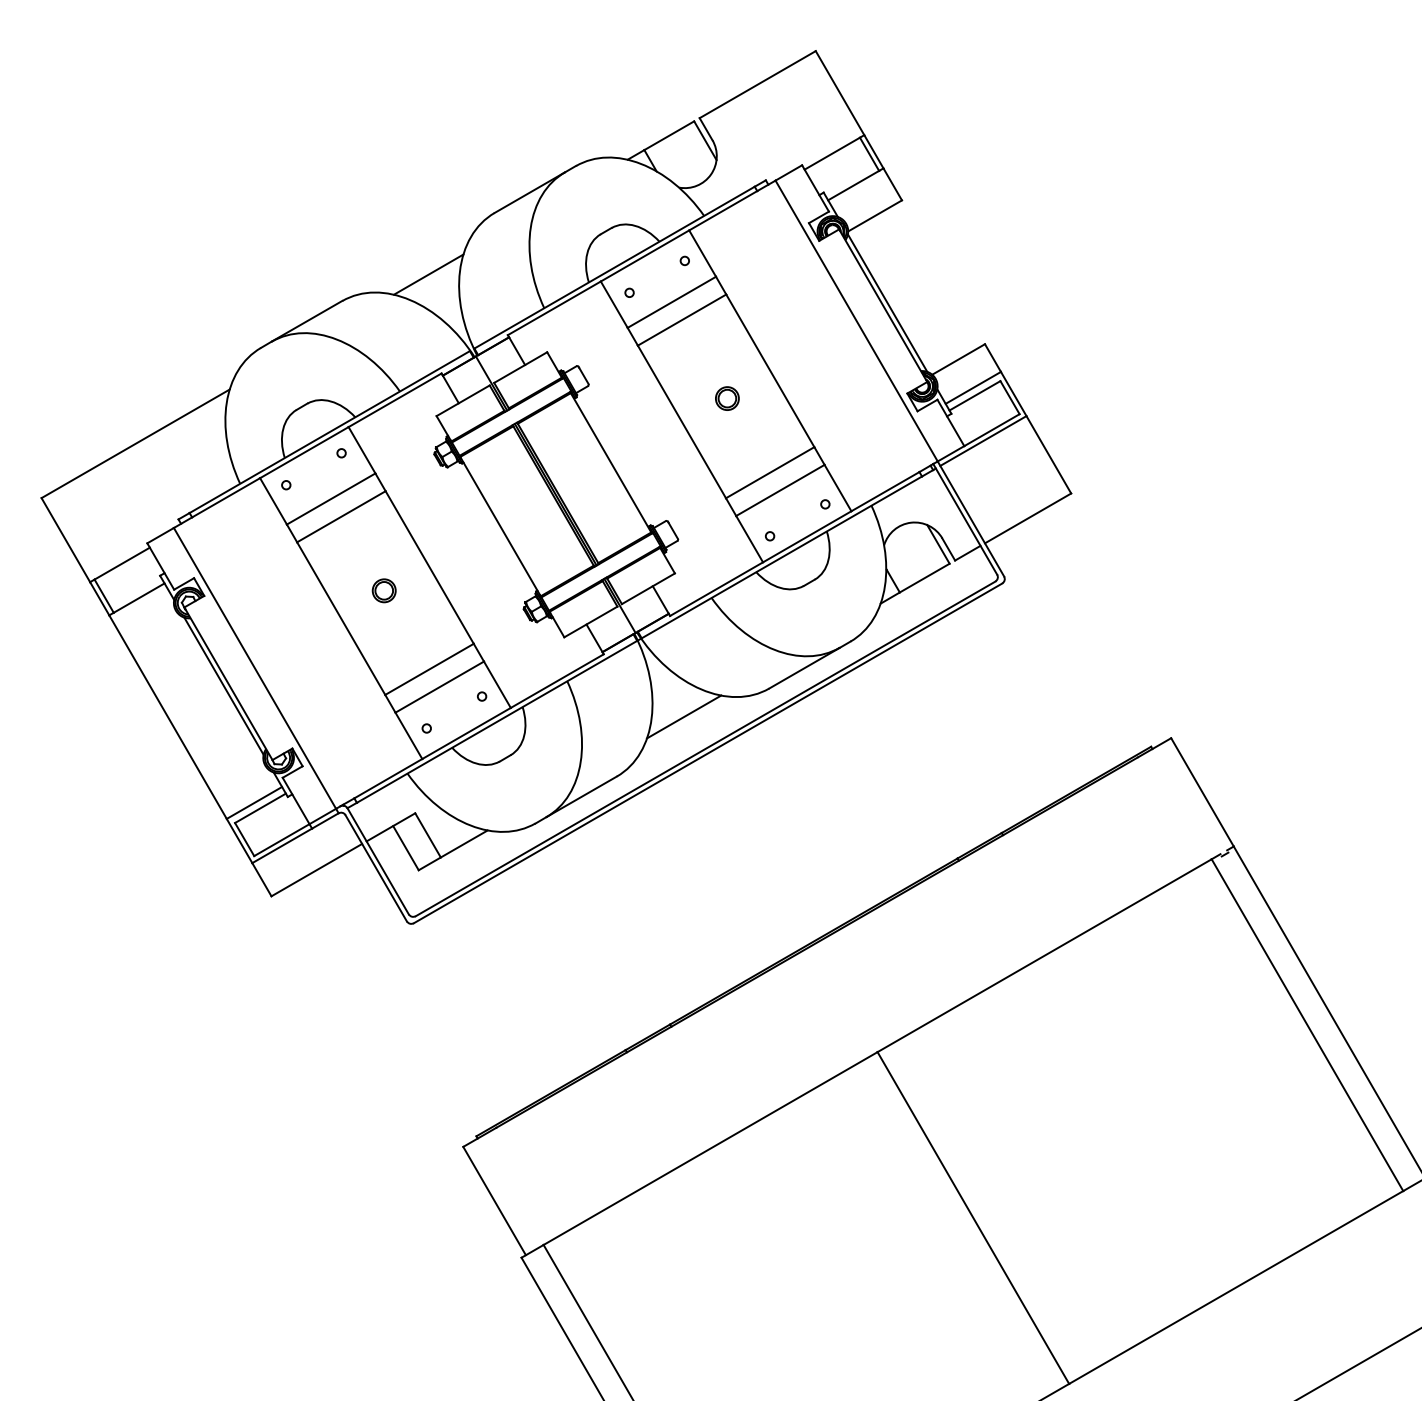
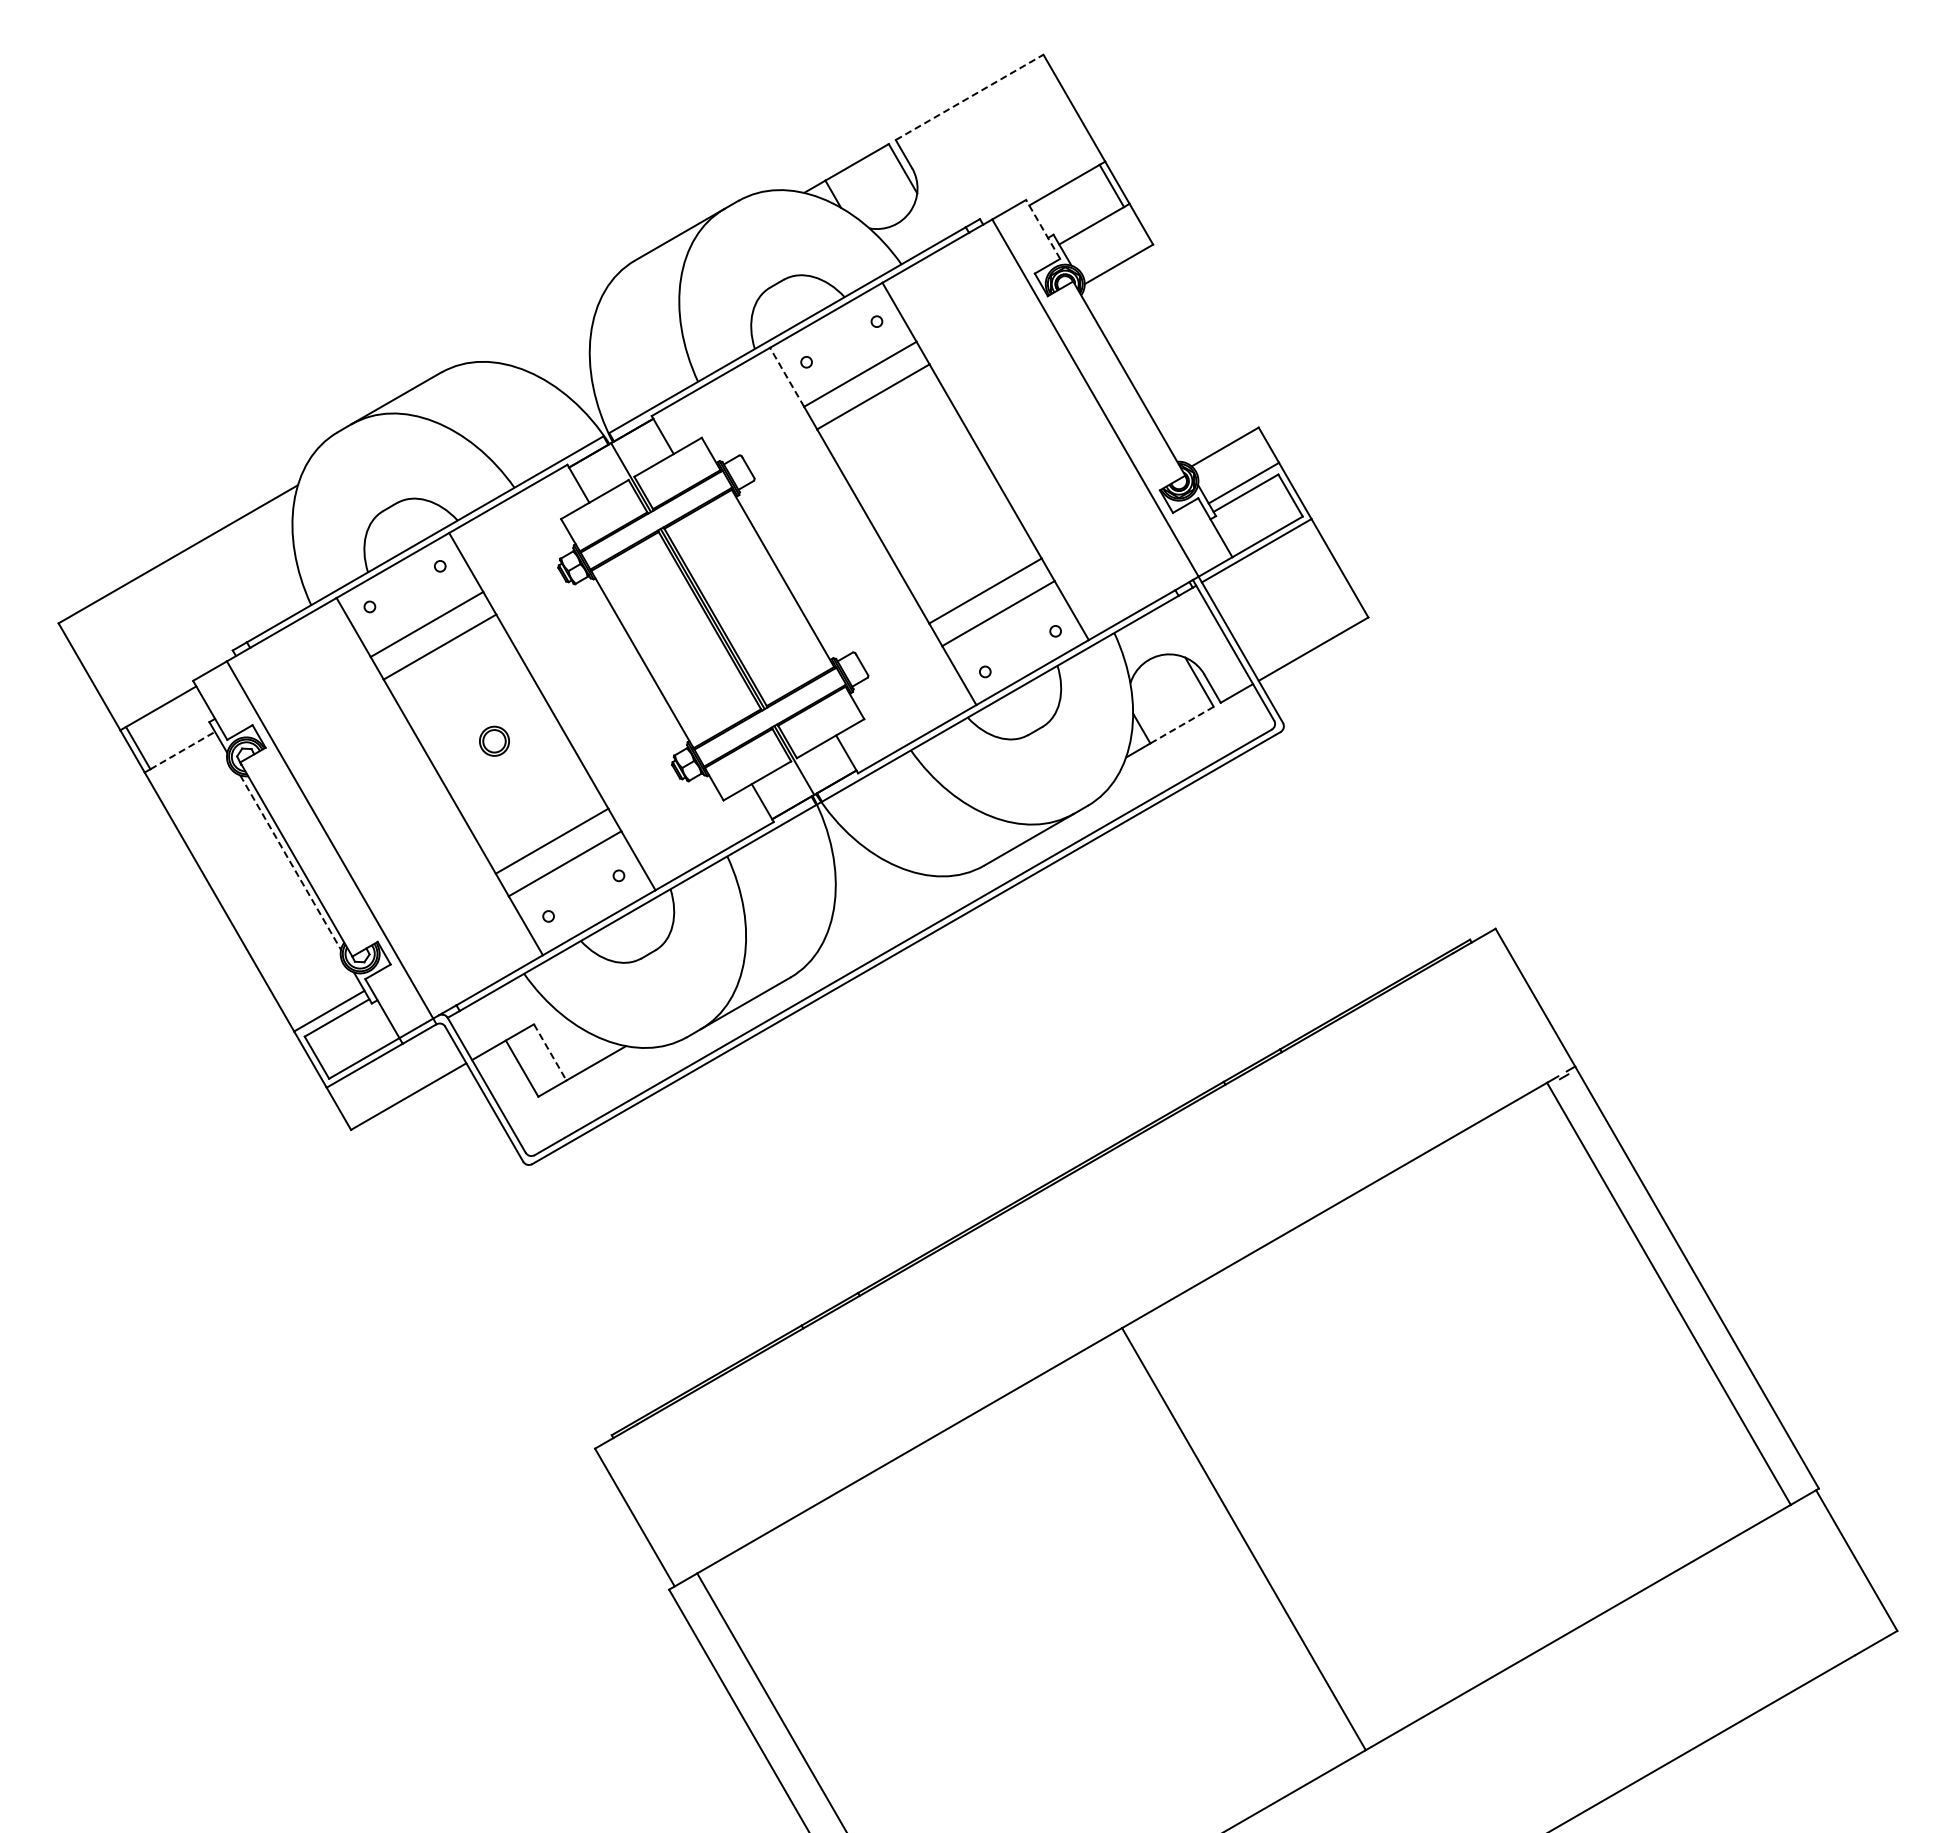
line: (758, 84) -> (970, 97), solid -> dashed
line: (815, 188) -> (1042, 229), solid -> dashed
line: (429, 274) -> (551, 338), removed
line: (887, 303) -> (1134, 375), removed
line: (613, 304) -> (786, 376), solid -> dashed
part: (726, 398) -> (930, 496), removed
line: (925, 578) -> (1182, 725), solid -> dashed
line: (139, 598) -> (183, 750), solid -> dashed
line: (223, 686) -> (290, 862), solid -> dashed
line: (683, 716) -> (875, 901), removed
line: (428, 835) -> (550, 1052), solid -> dashed

